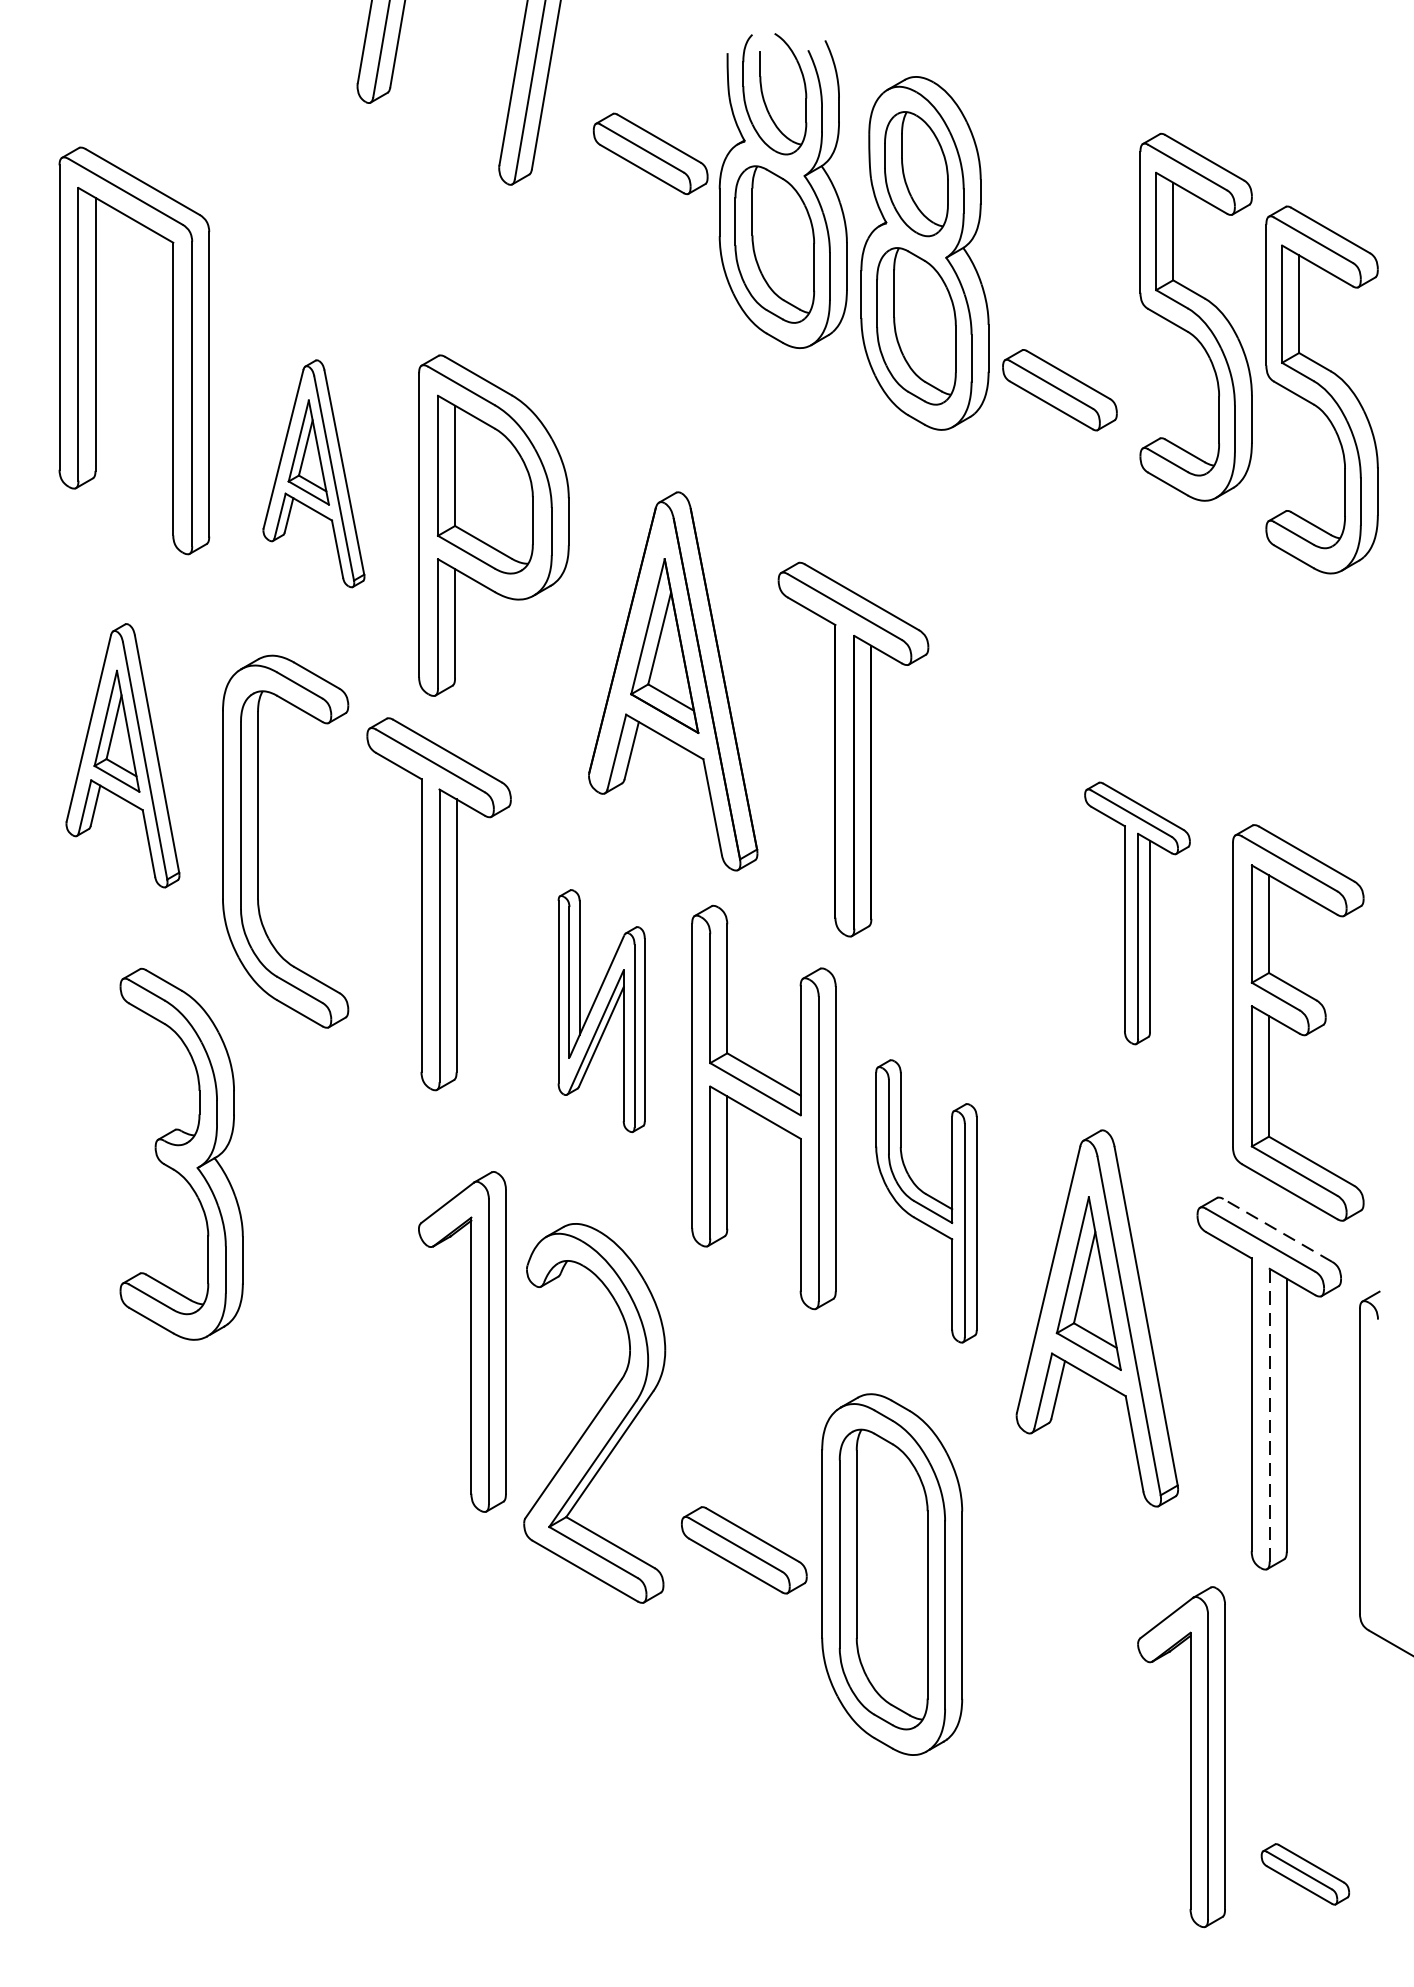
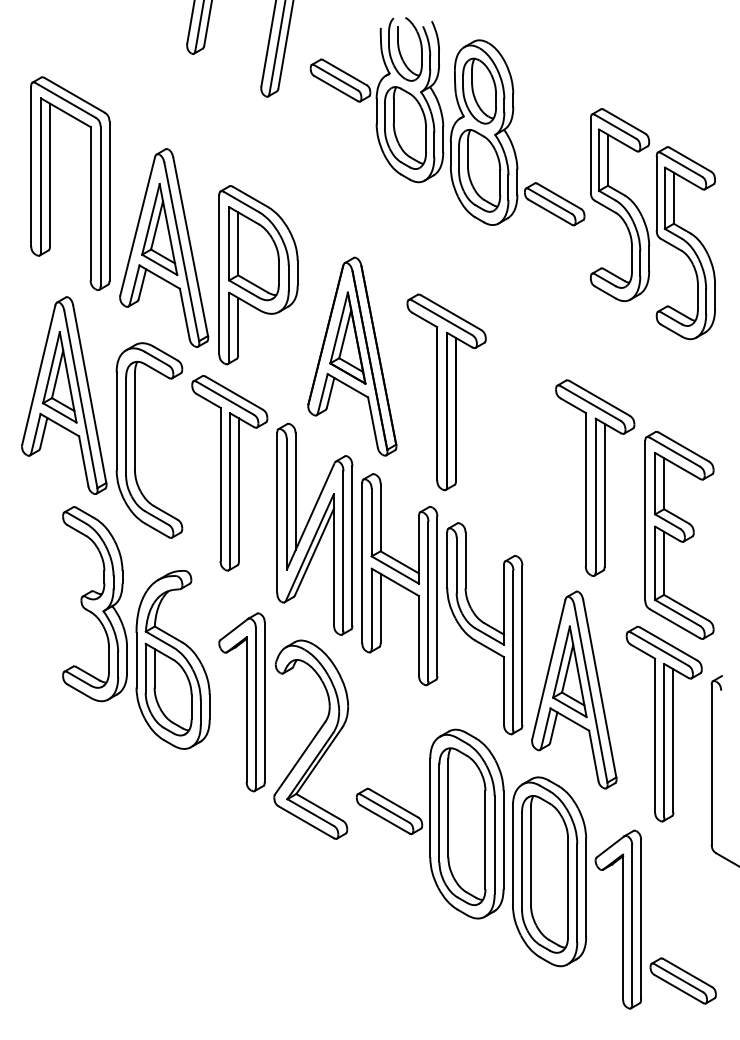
part: (1258, 354) -> (652, 224), moved
part: (314, 472) -> (164, 247), size x1.67
part: (123, 755) -> (64, 395), size x1.43
part: (1137, 912) -> (595, 477), size x1.43
part: (600, 1009) -> (314, 528), size x1.67
part: (925, 1200) -> (484, 628), size x1.43
line: (1277, 1231) -> (668, 644), dashed -> solid
part: (329, 1260) -> (172, 659), added
line: (1269, 1414) -> (664, 740), dashed -> solid
part: (1049, 1665) -> (549, 871), added
part: (1304, 1873) -> (682, 980), size x1.43

